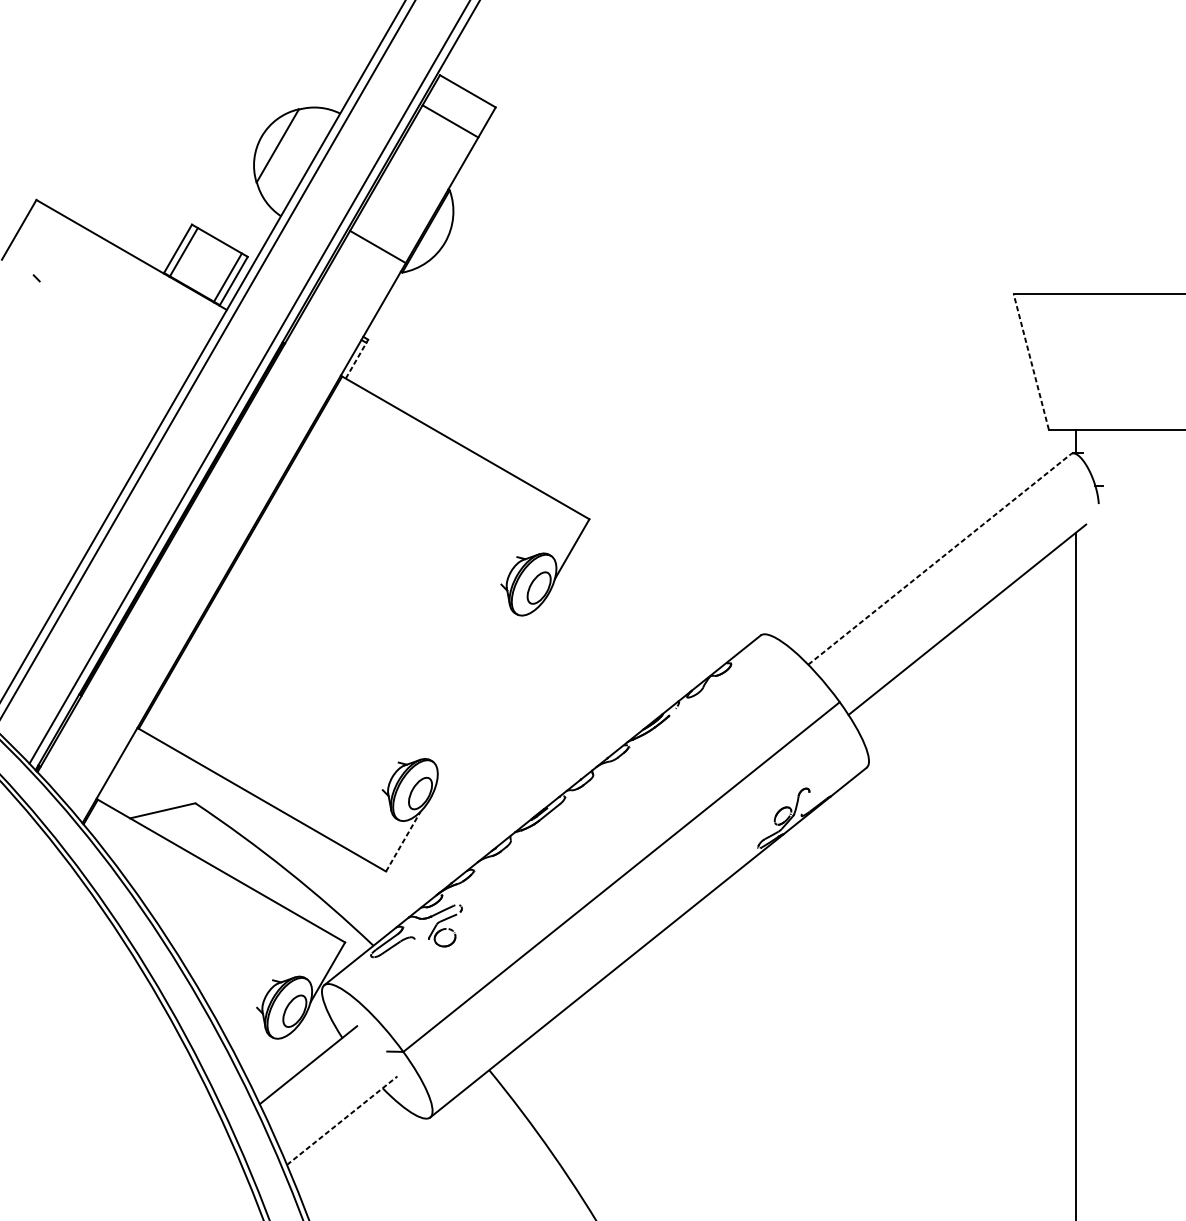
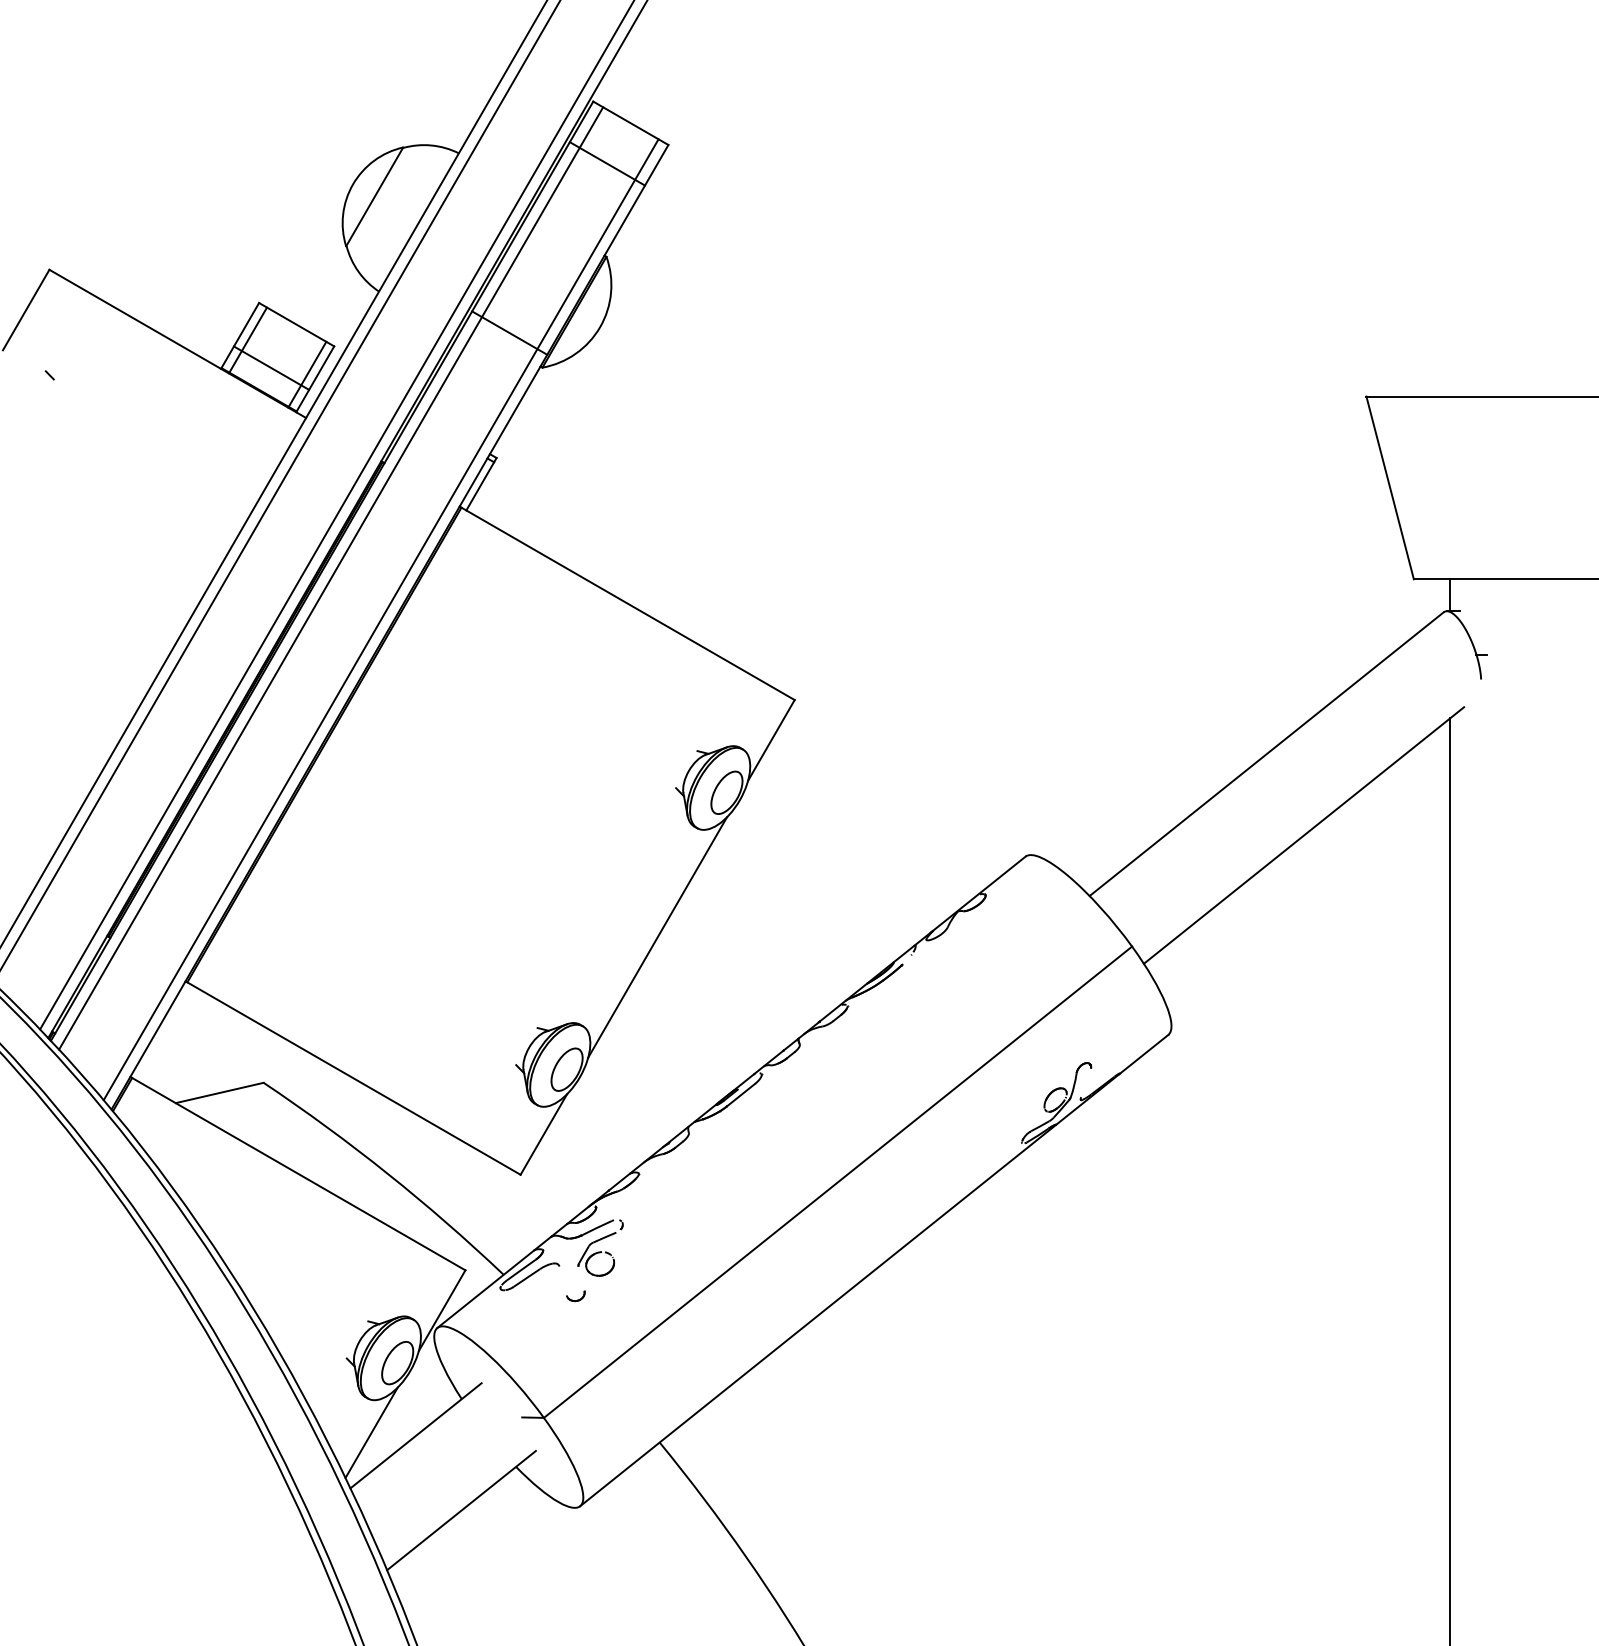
line: (201, 272) -> (271, 367), added
line: (357, 358) -> (481, 483), dashed -> solid
line: (1031, 361) -> (1390, 487), dashed -> solid
line: (245, 429) -> (331, 578), added
line: (282, 459) -> (380, 619), added
line: (939, 559) -> (1266, 754), dashed -> solid
line: (487, 695) -> (657, 937), added
line: (403, 841) -> (543, 1134), dashed -> solid
part: (426, 961) -> (575, 1296), added
line: (275, 1062) -> (371, 1432), added
line: (342, 1120) -> (461, 1510), dashed -> solid

